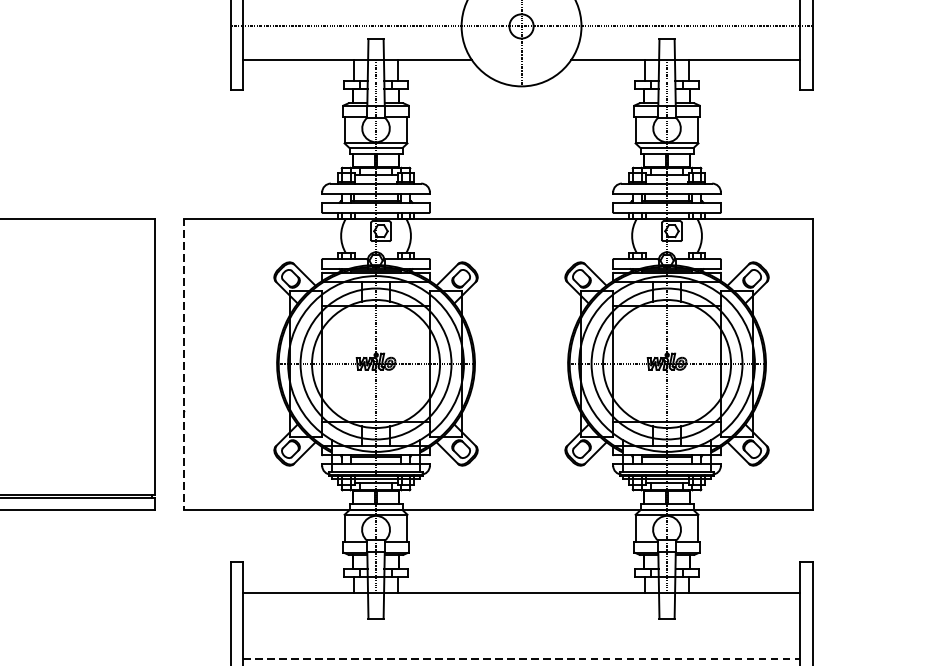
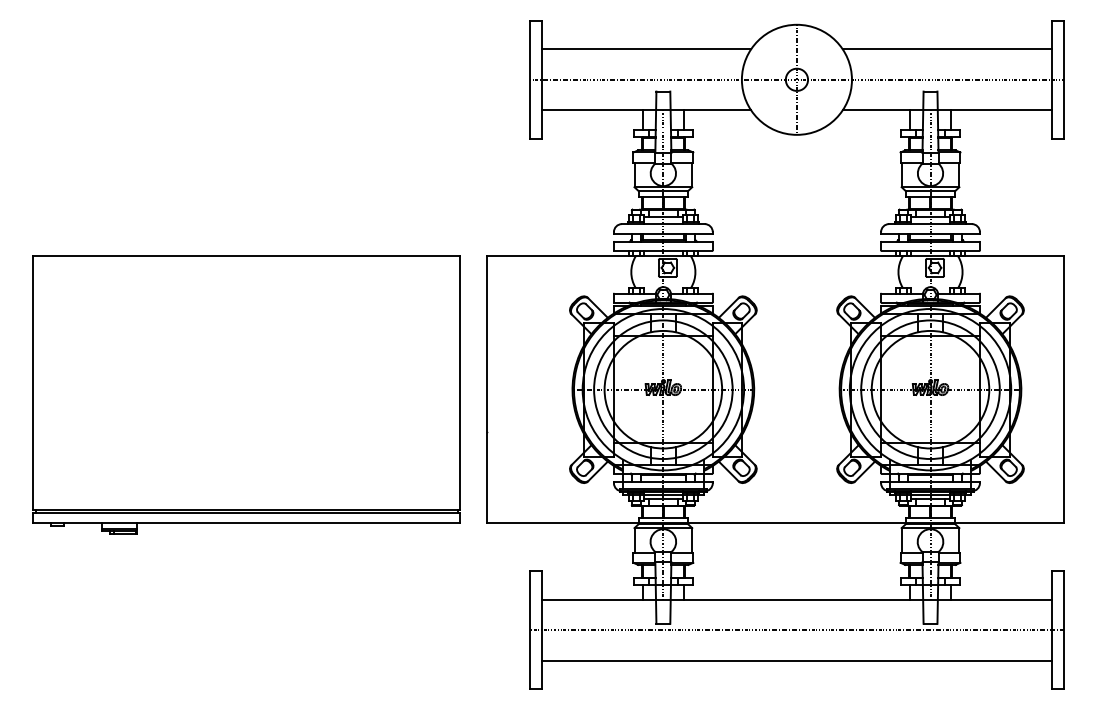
line: (184, 363) -> (487, 389), dashed -> solid
line: (521, 626) -> (796, 630), added
line: (522, 658) -> (797, 660), dashed -> solid

